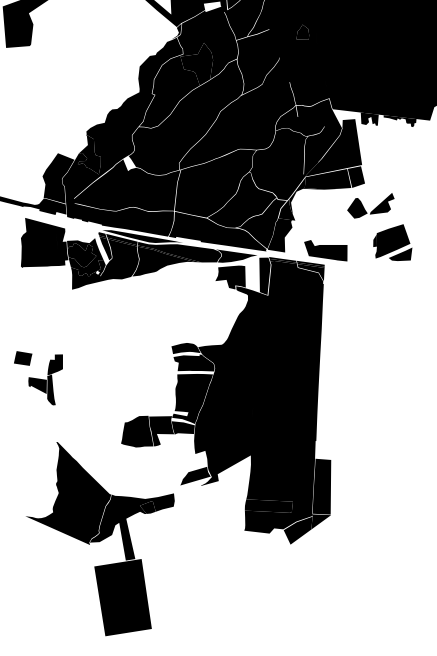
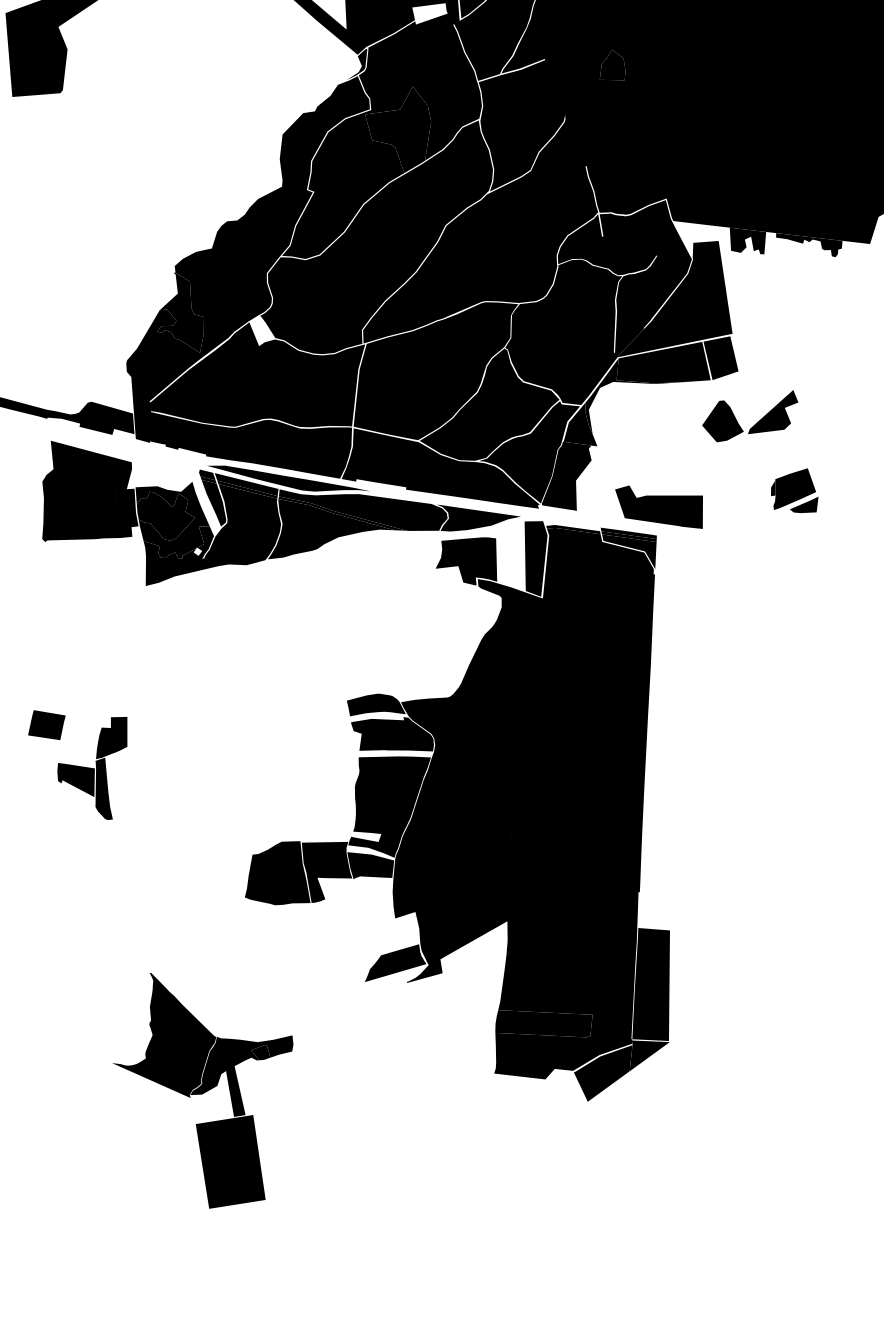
fill: (58, 178) -> (118, 361), removed
part: (392, 242) -> (793, 490), size x0.6
fill: (282, 259) -> (571, 524), removed
part: (100, 539) -> (203, 1091), size x0.6

